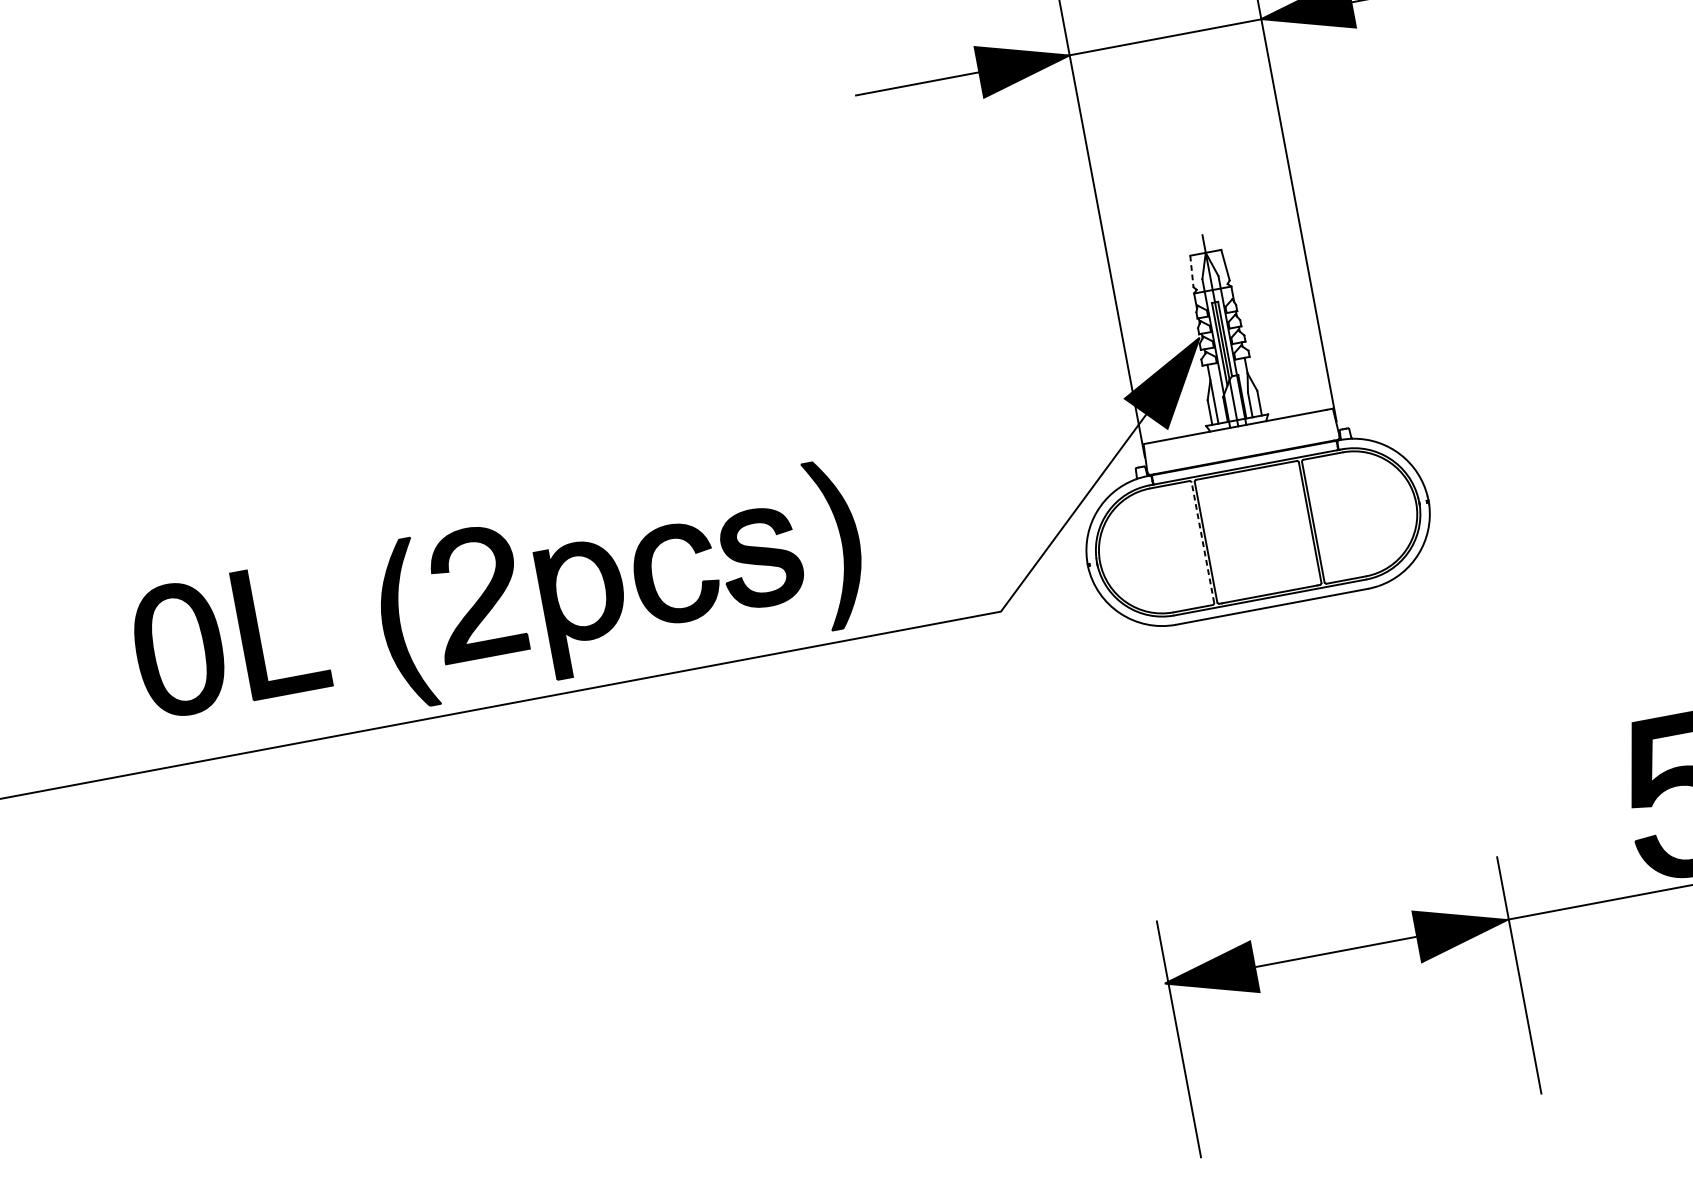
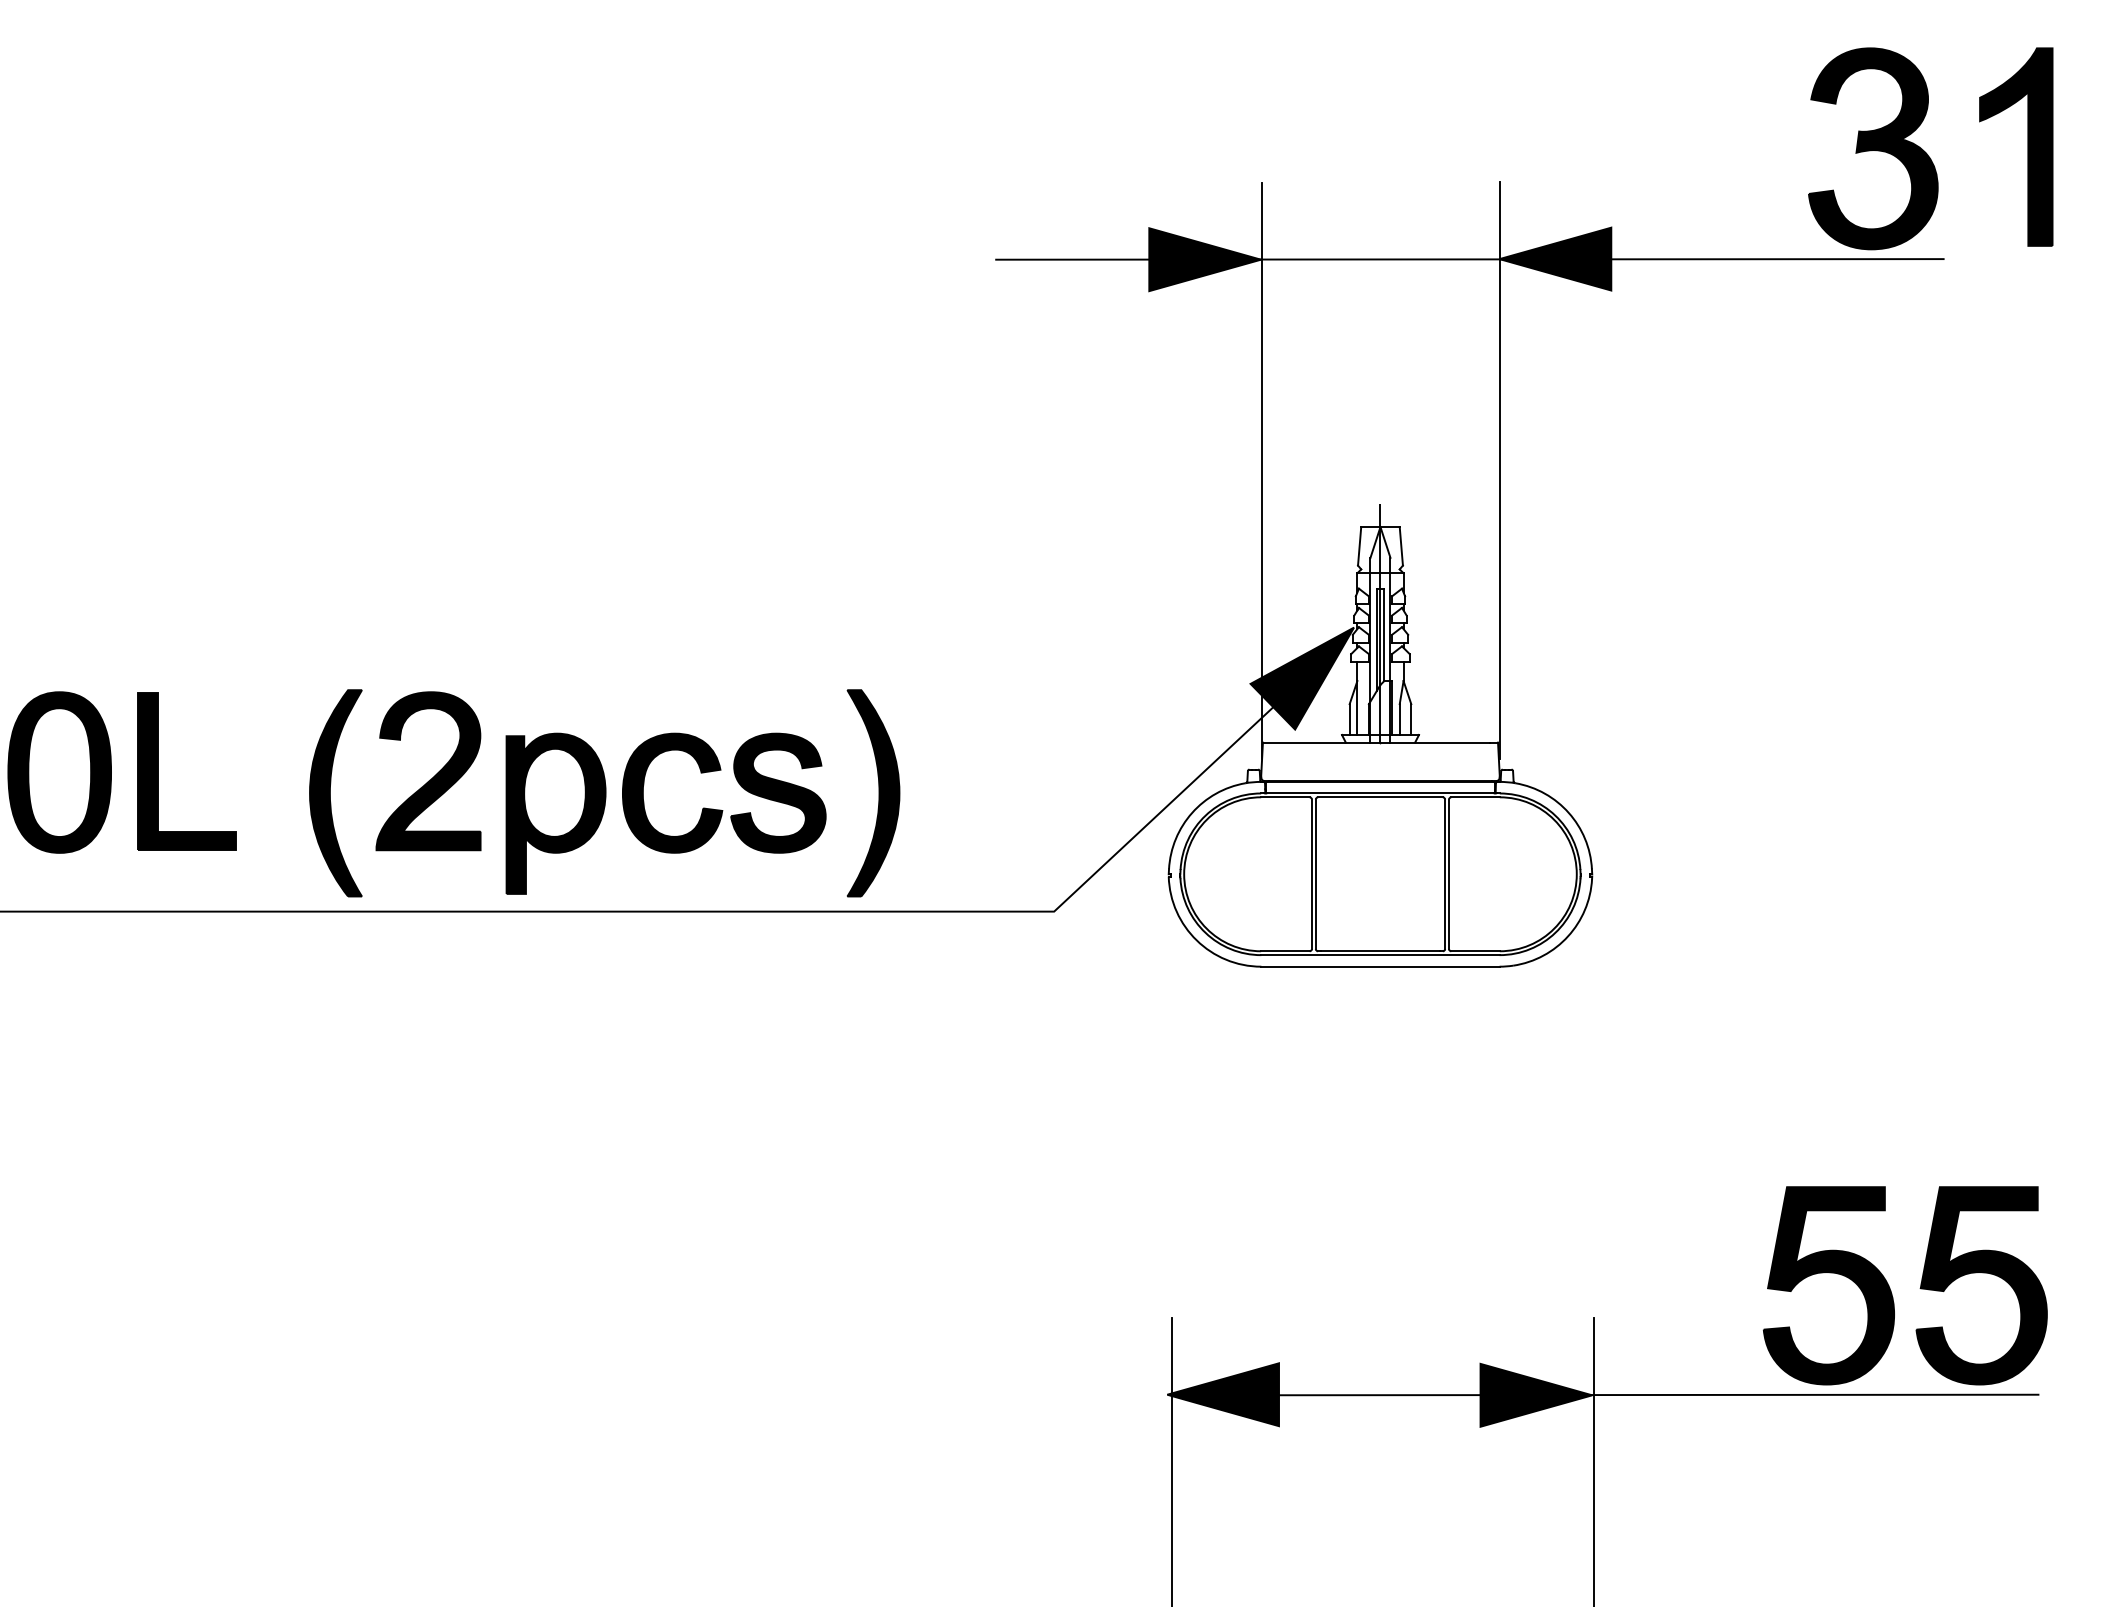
line: (1191, 271) -> (1359, 546), dashed -> solid
line: (1202, 542) -> (1311, 874), dashed -> solid

